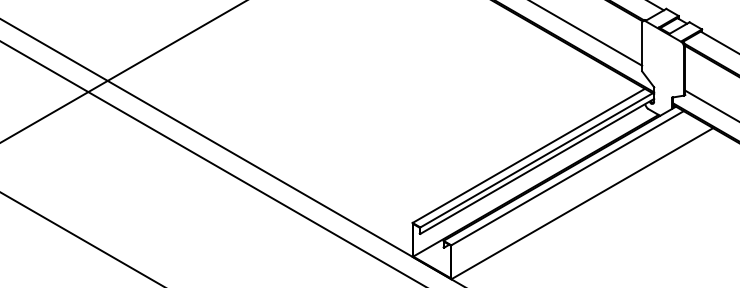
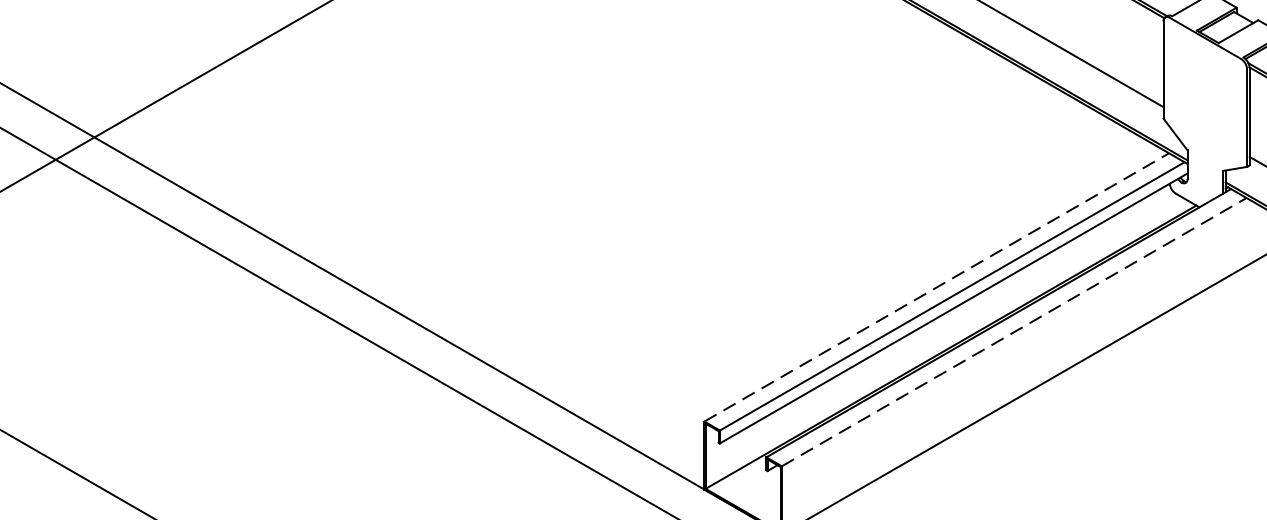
line: (529, 155) -> (938, 286), solid -> dashed
line: (567, 178) -> (1014, 332), solid -> dashed

